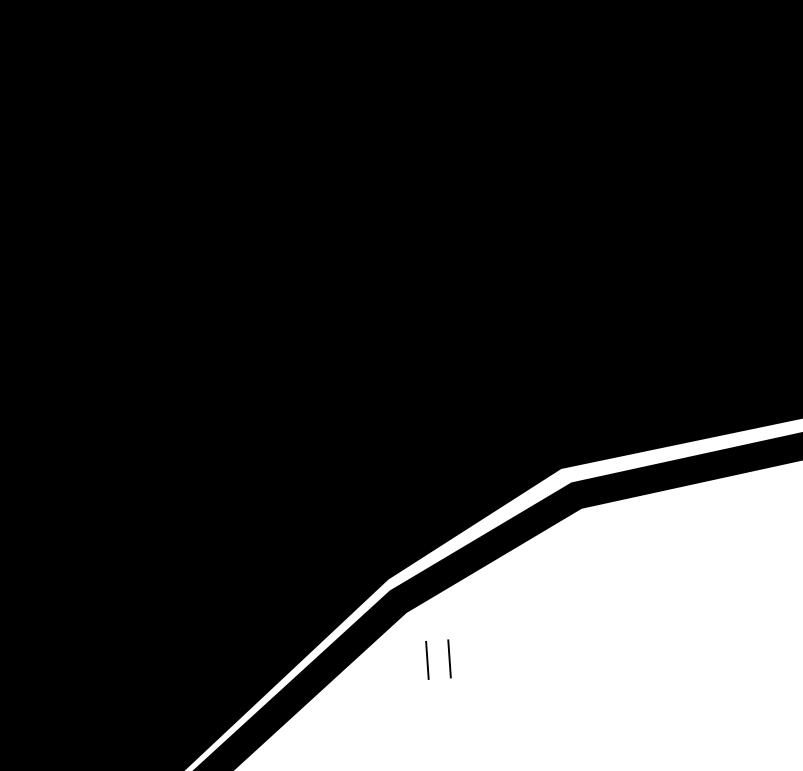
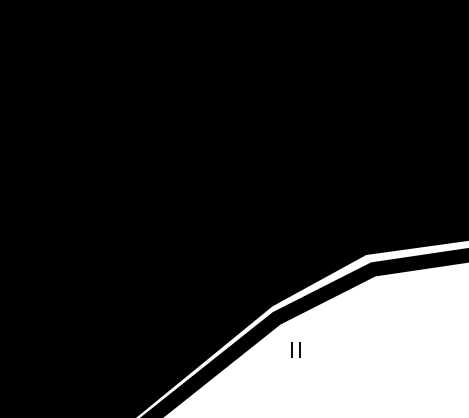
part: (438, 659) -> (295, 349), size x0.71

